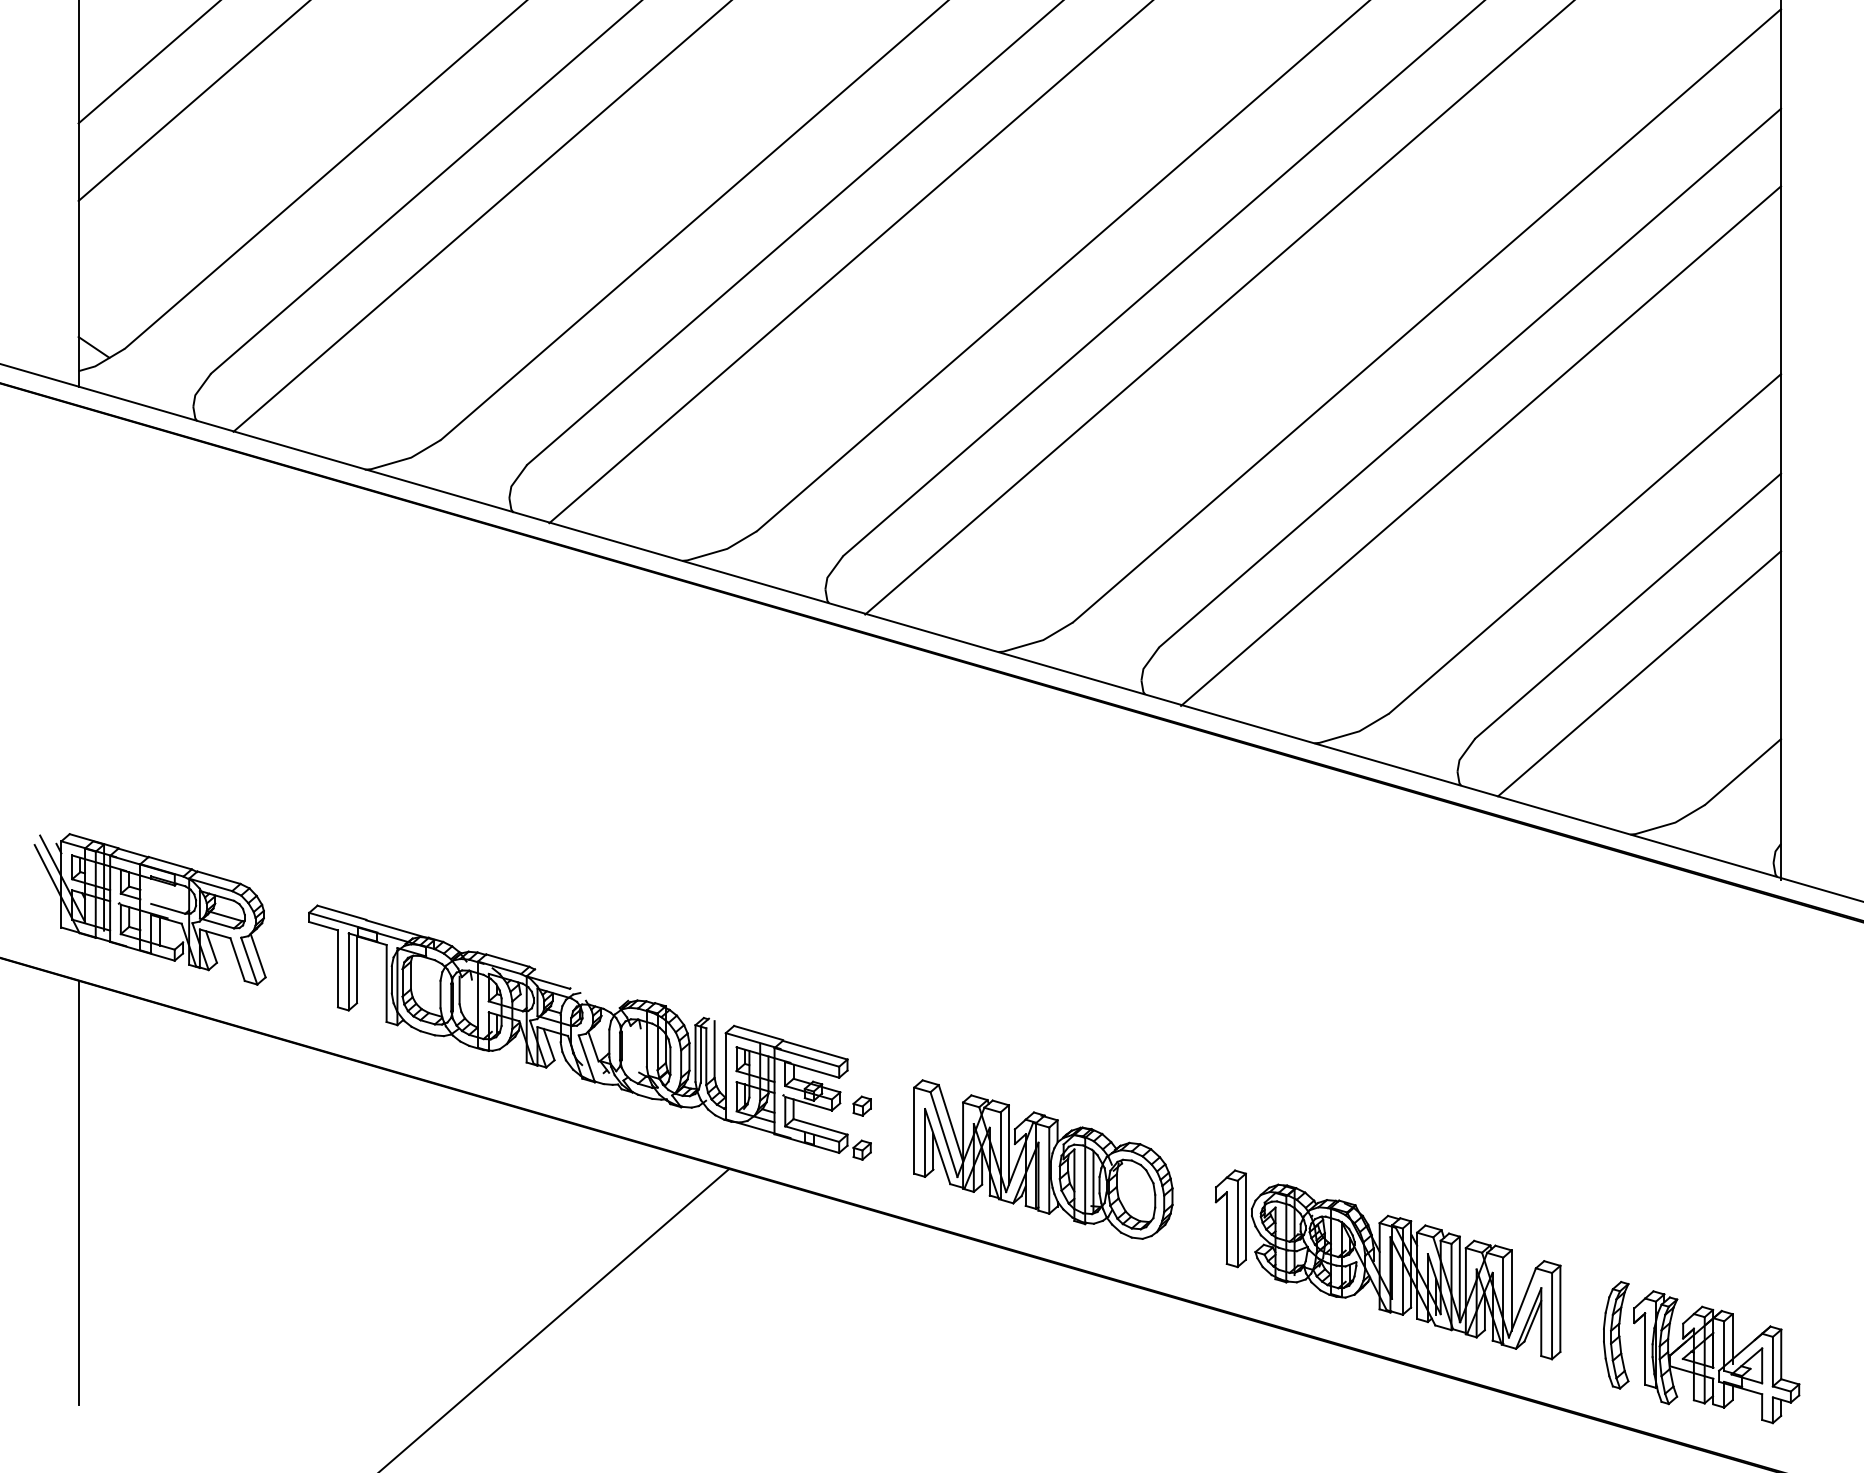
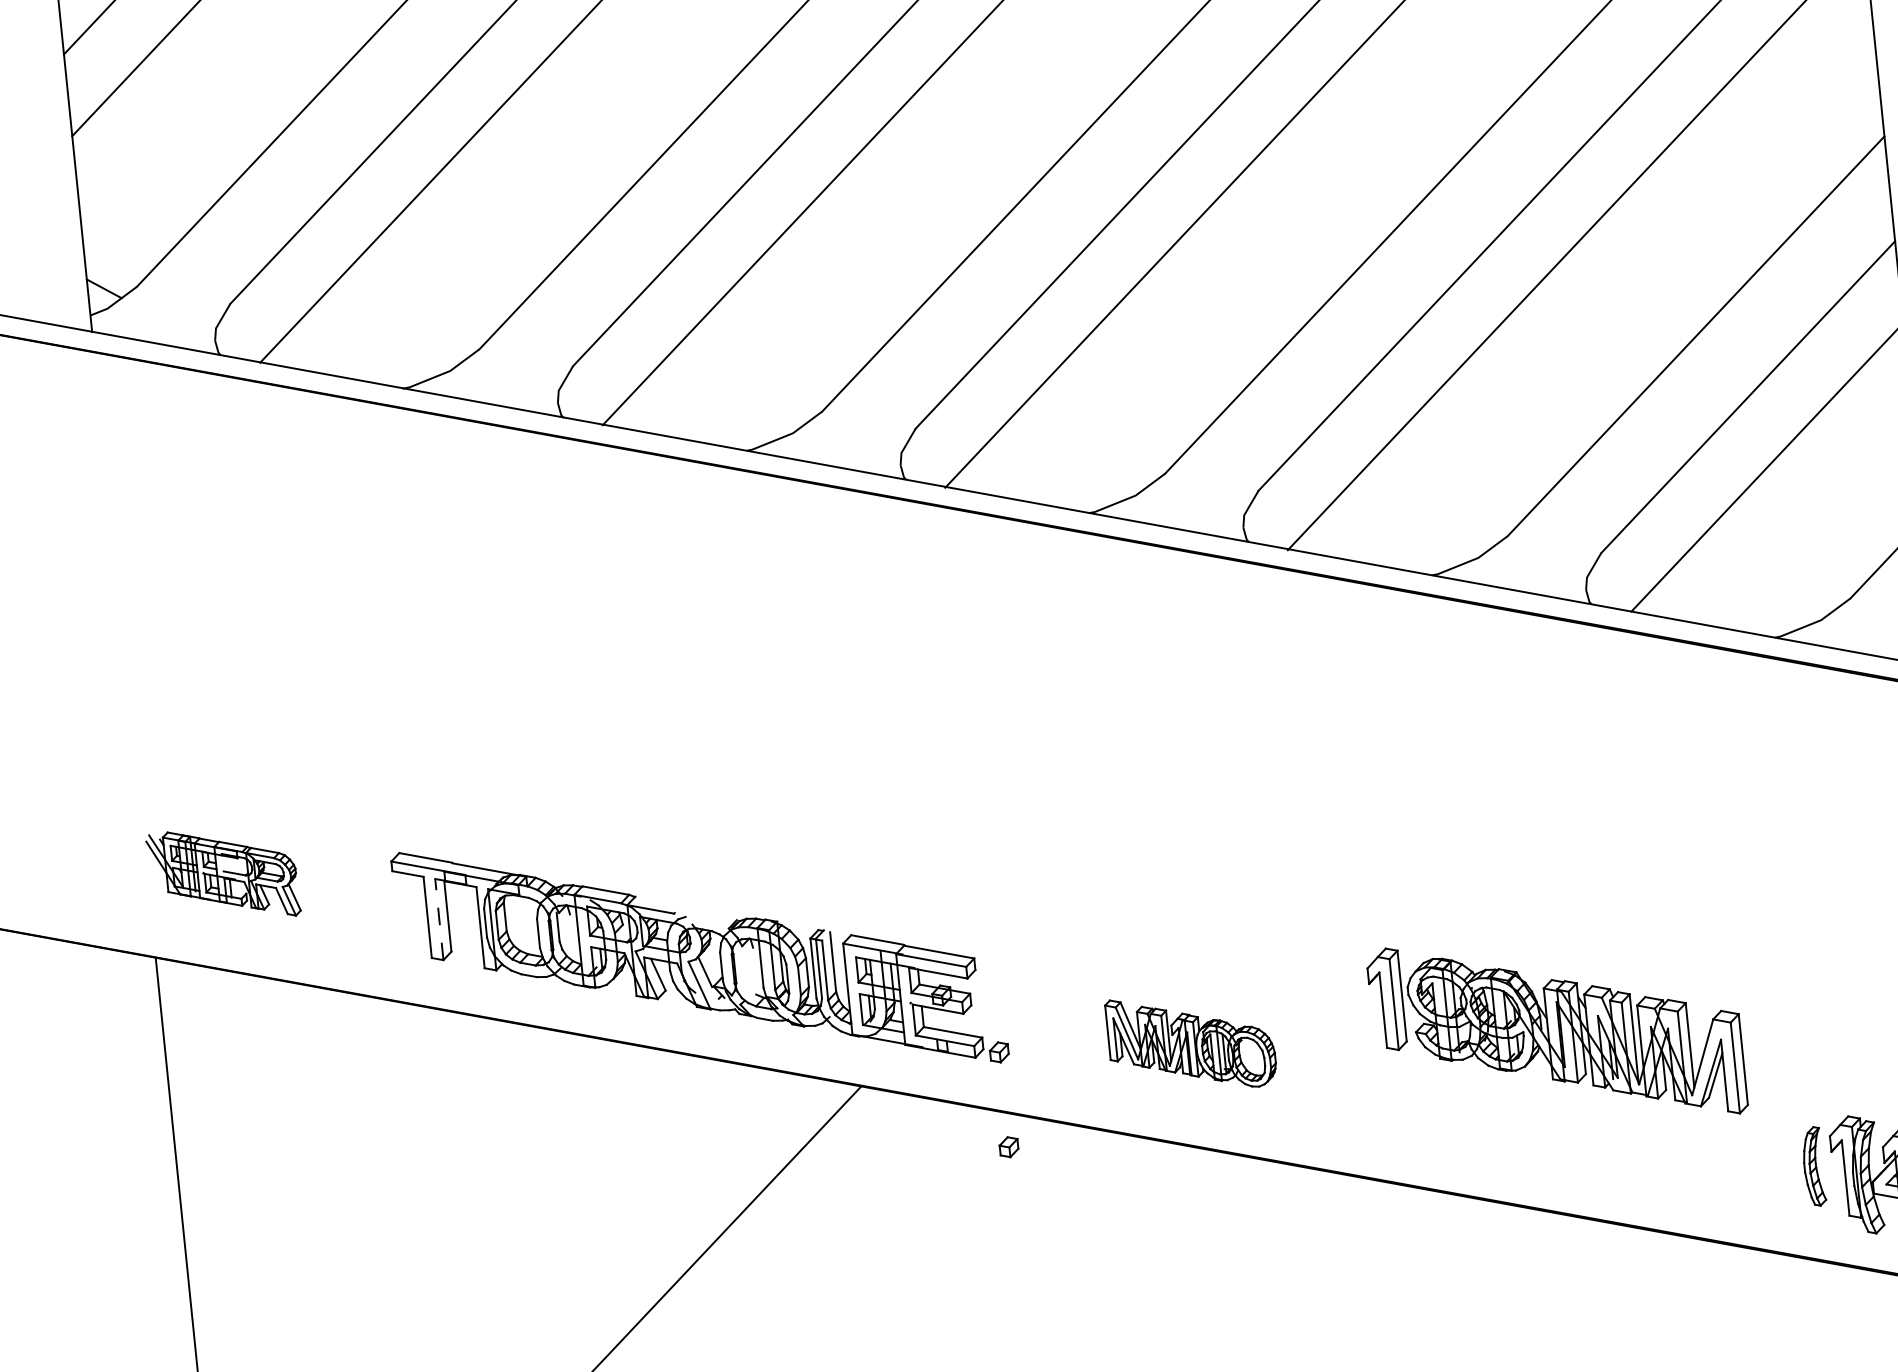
part: (149, 909) -> (222, 875), size x0.6
line: (348, 971) -> (439, 919), solid -> dashed
part: (861, 1105) -> (1008, 1146), moved
part: (1043, 1159) -> (1191, 1042), size x0.6
part: (1387, 1264) -> (1556, 1031), moved
part: (1616, 1335) -> (1813, 1166), size x0.7

